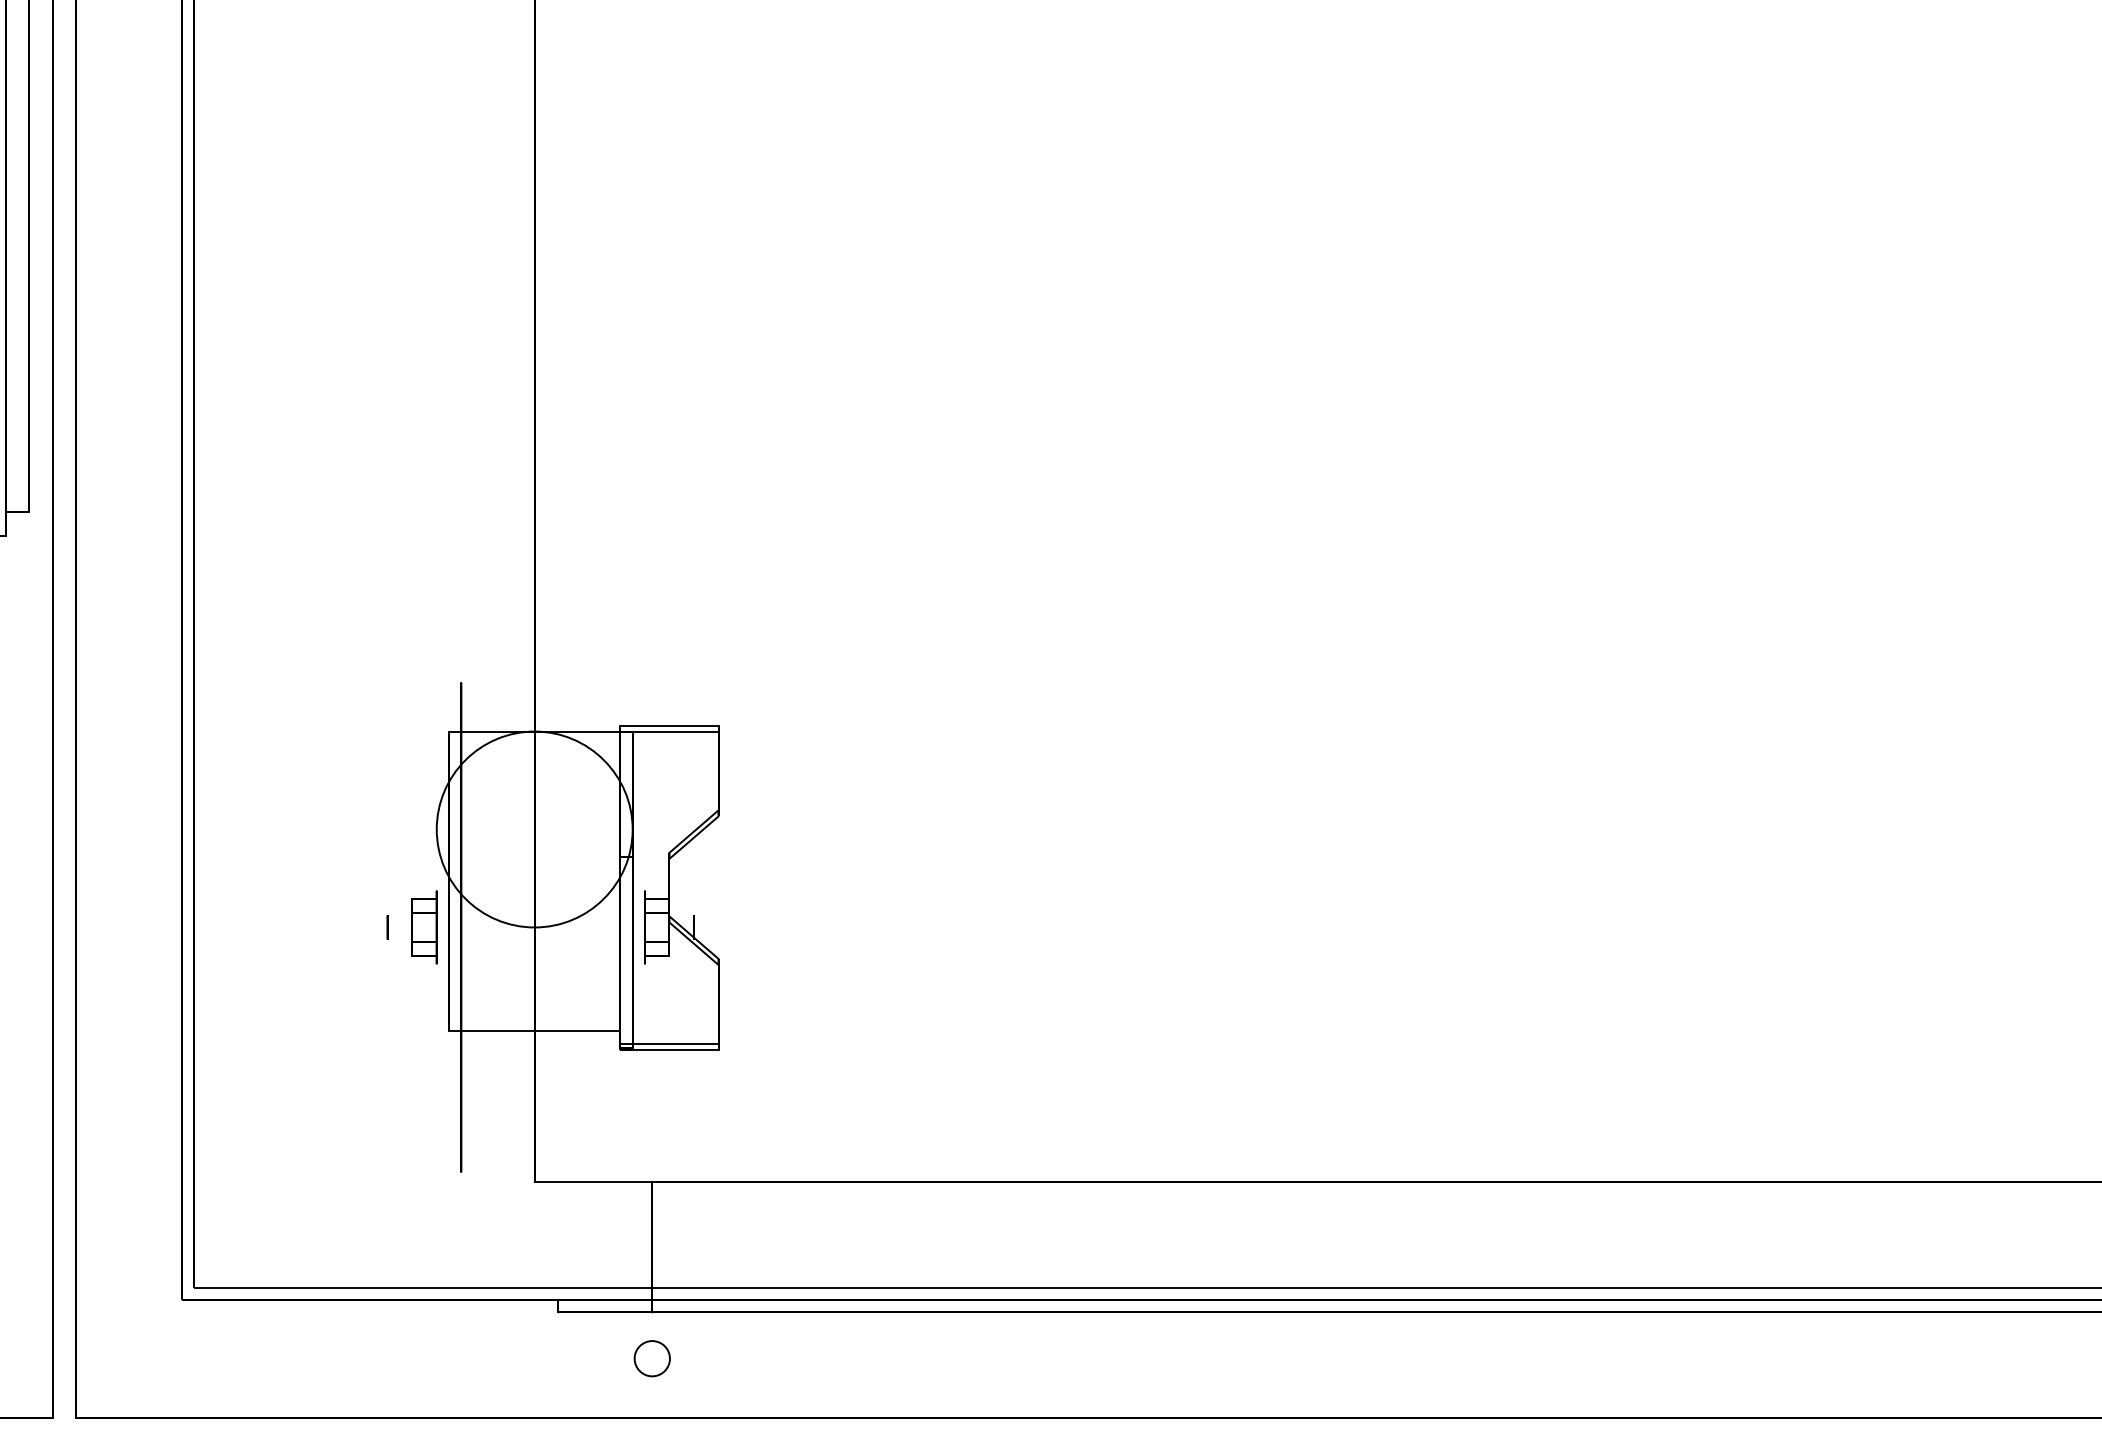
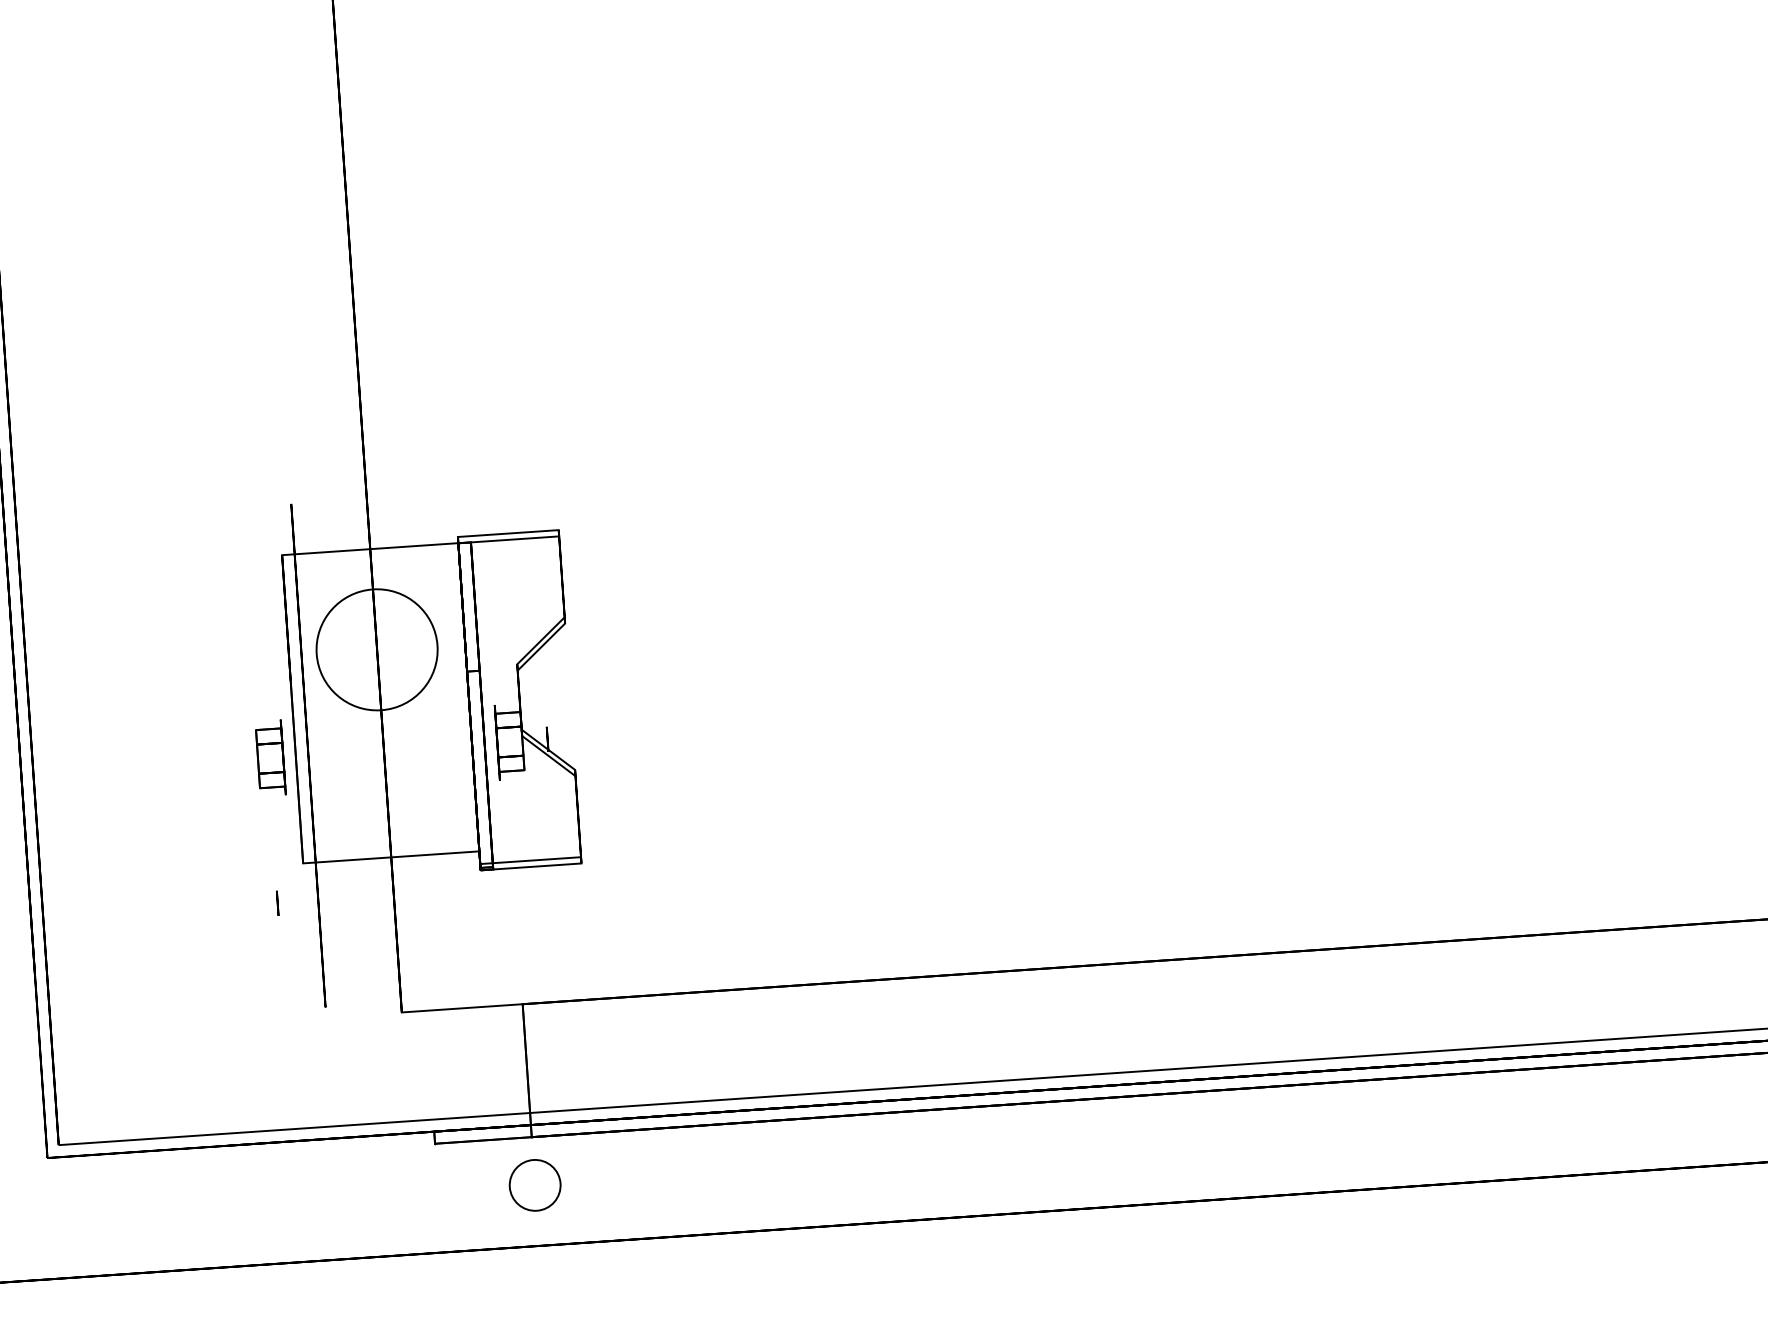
circle: (534, 829) -> (376, 649), size x0.6
circle: (387, 927) -> (277, 903), moved
circle: (651, 1358) -> (534, 1185), size x1.4

